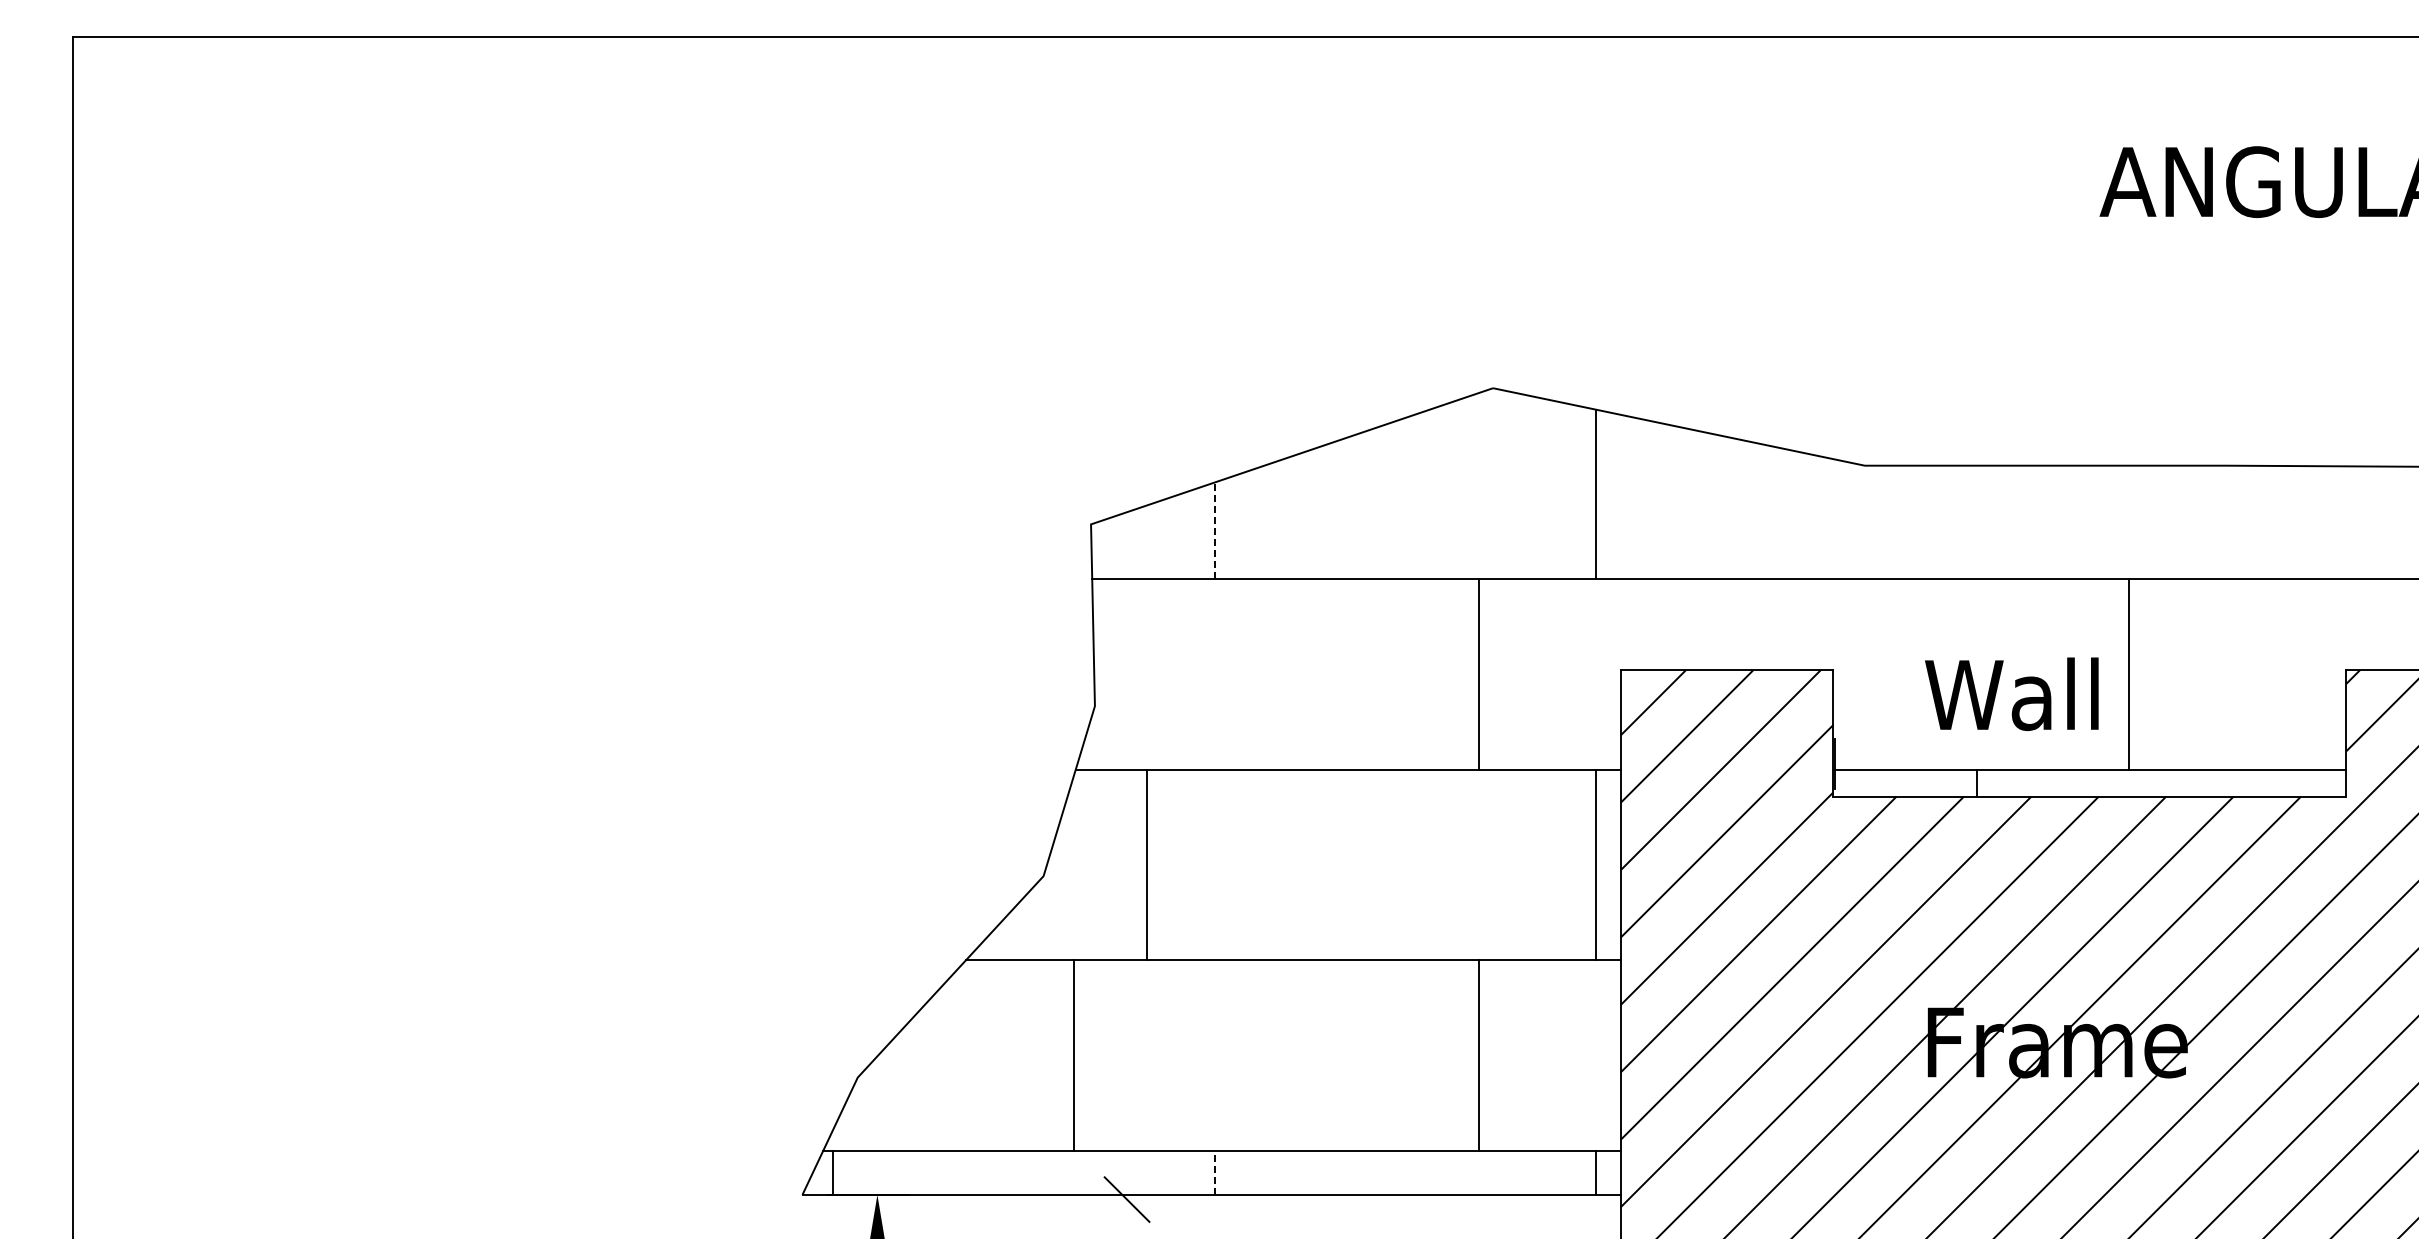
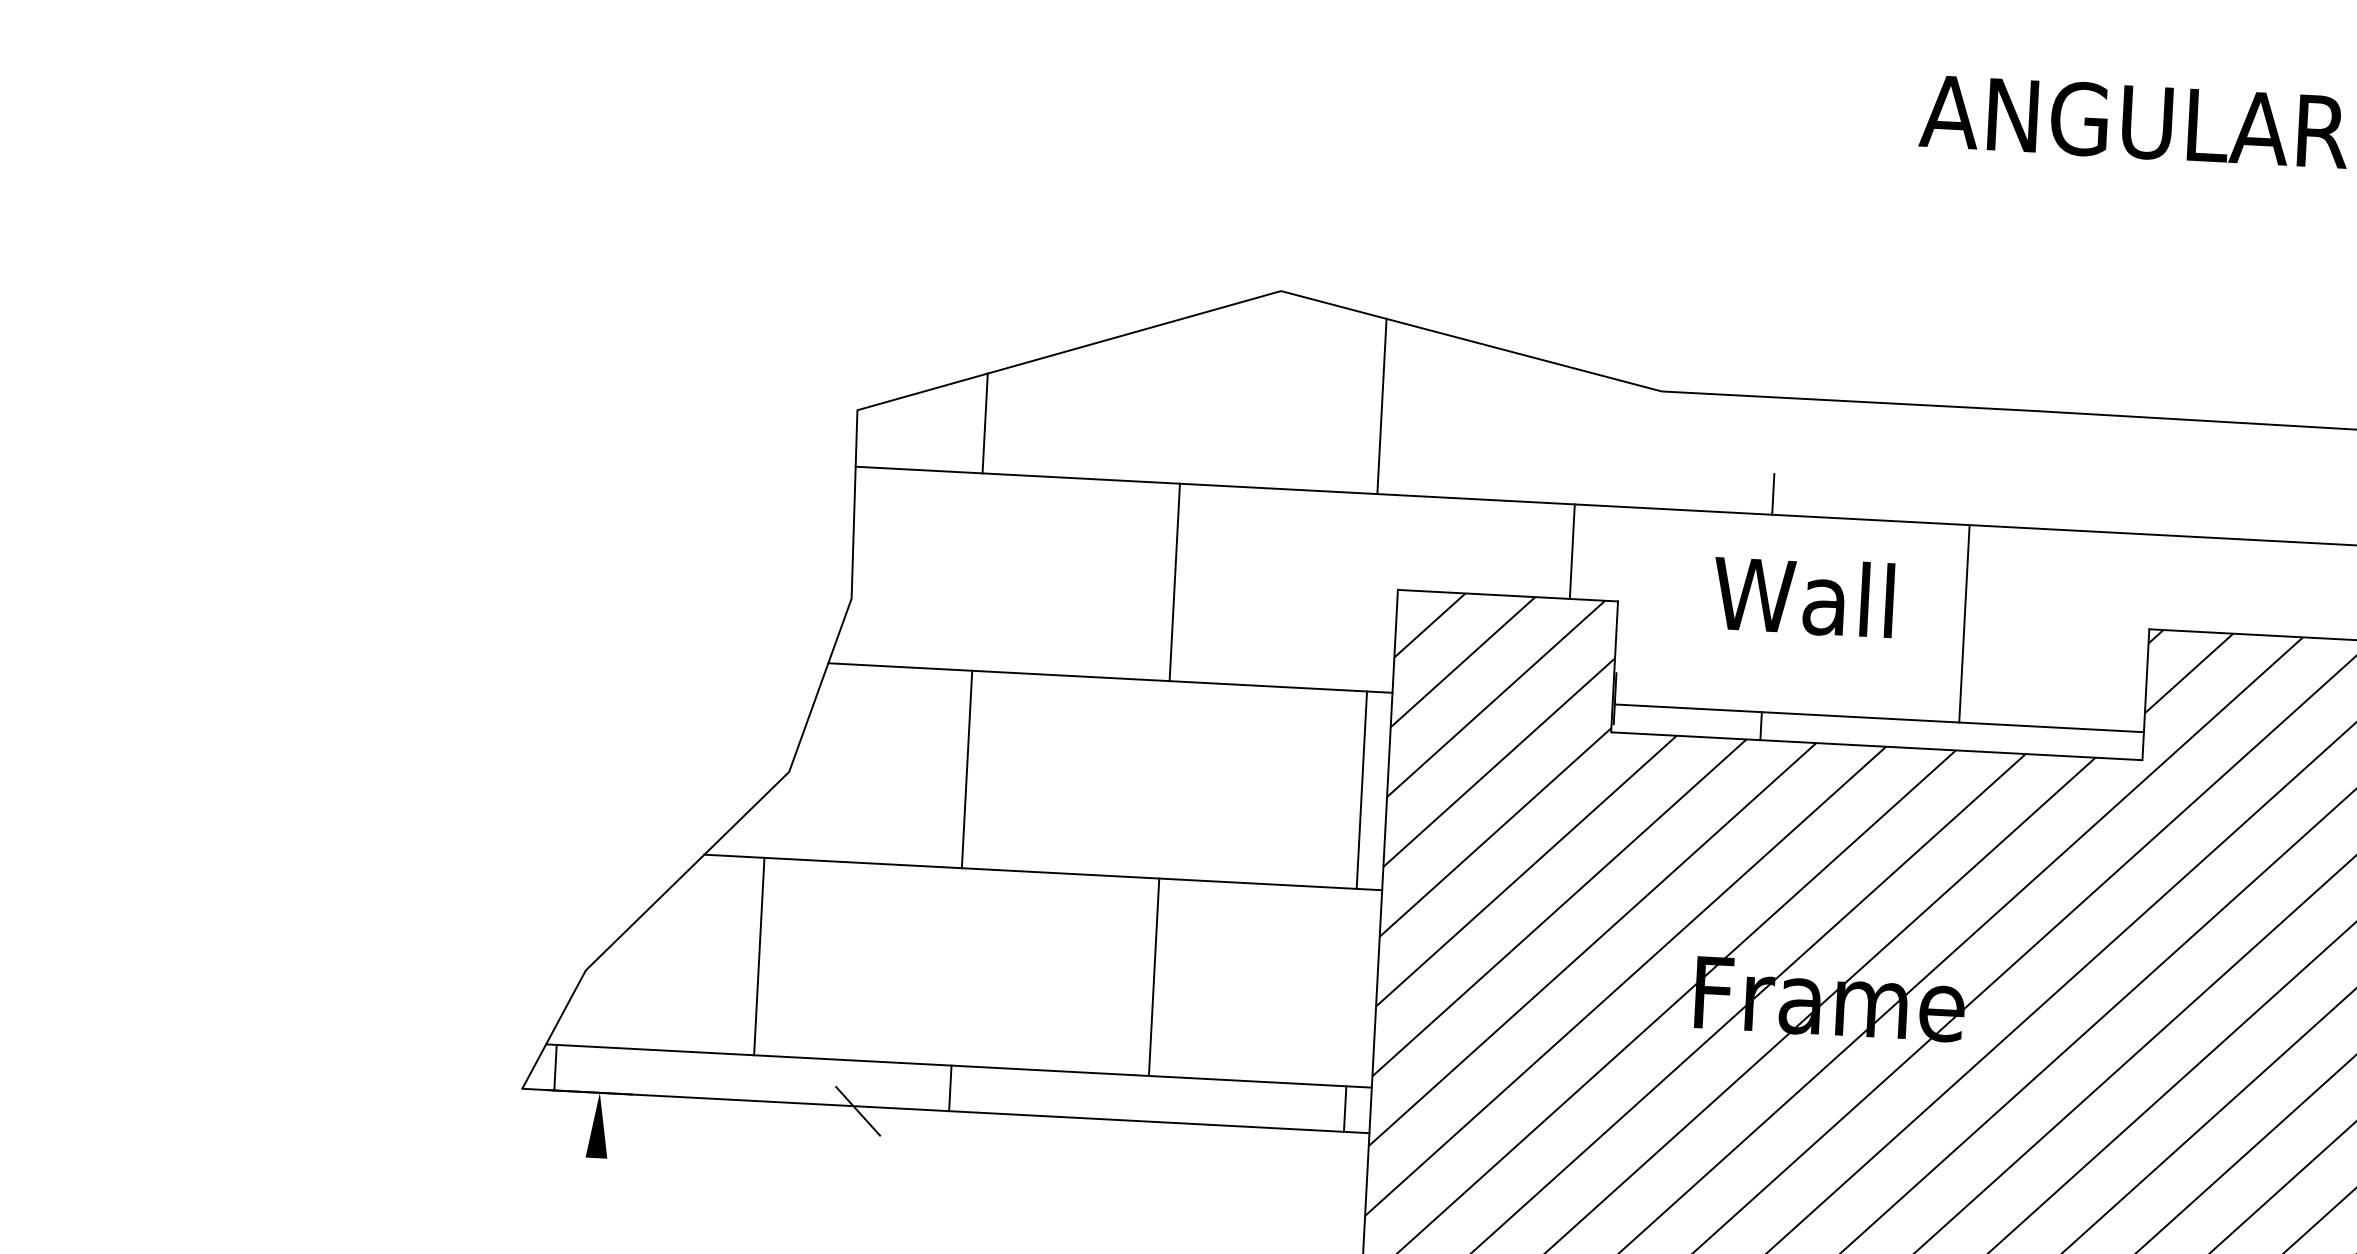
line: (1214, 530) -> (984, 423), dashed -> solid
line: (1977, 558) -> (1773, 493), added
line: (1786, 624) -> (1572, 551), added
line: (1479, 673) -> (1174, 581), moved
line: (2129, 673) -> (1964, 623), moved
text: (2011, 693) -> (1803, 595), moved
line: (1146, 864) -> (966, 769), moved
line: (1074, 1055) -> (759, 956), moved
line: (1479, 1055) -> (1154, 977), moved
line: (1214, 1172) -> (950, 1087), dashed -> solid

